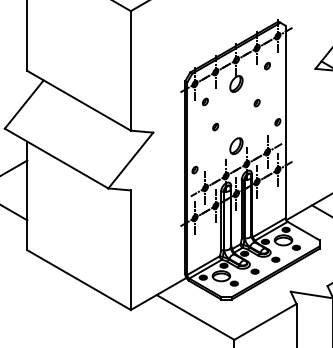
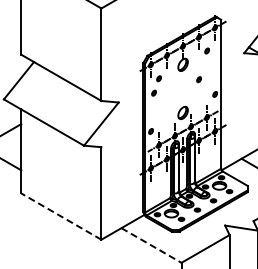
part: (214, 126) -> (153, 92), moved
line: (77, 279) -> (60, 216), solid -> dashed
line: (195, 317) -> (151, 245), solid -> dashed

